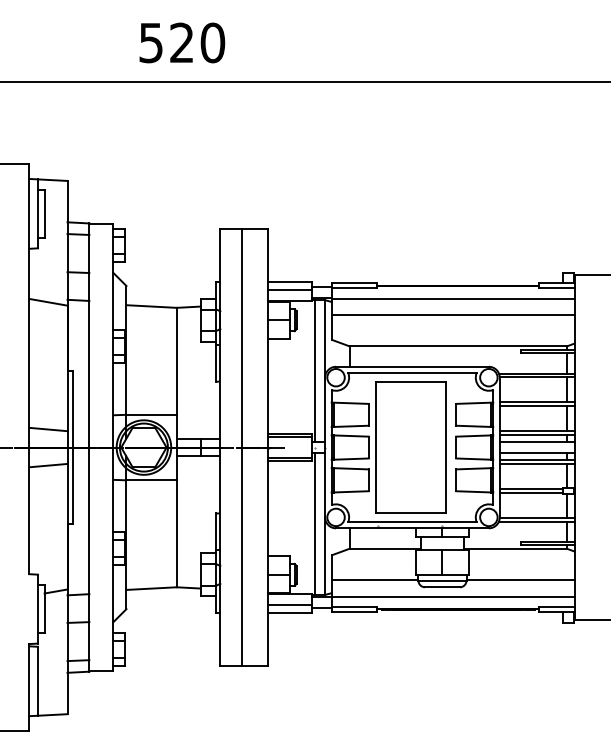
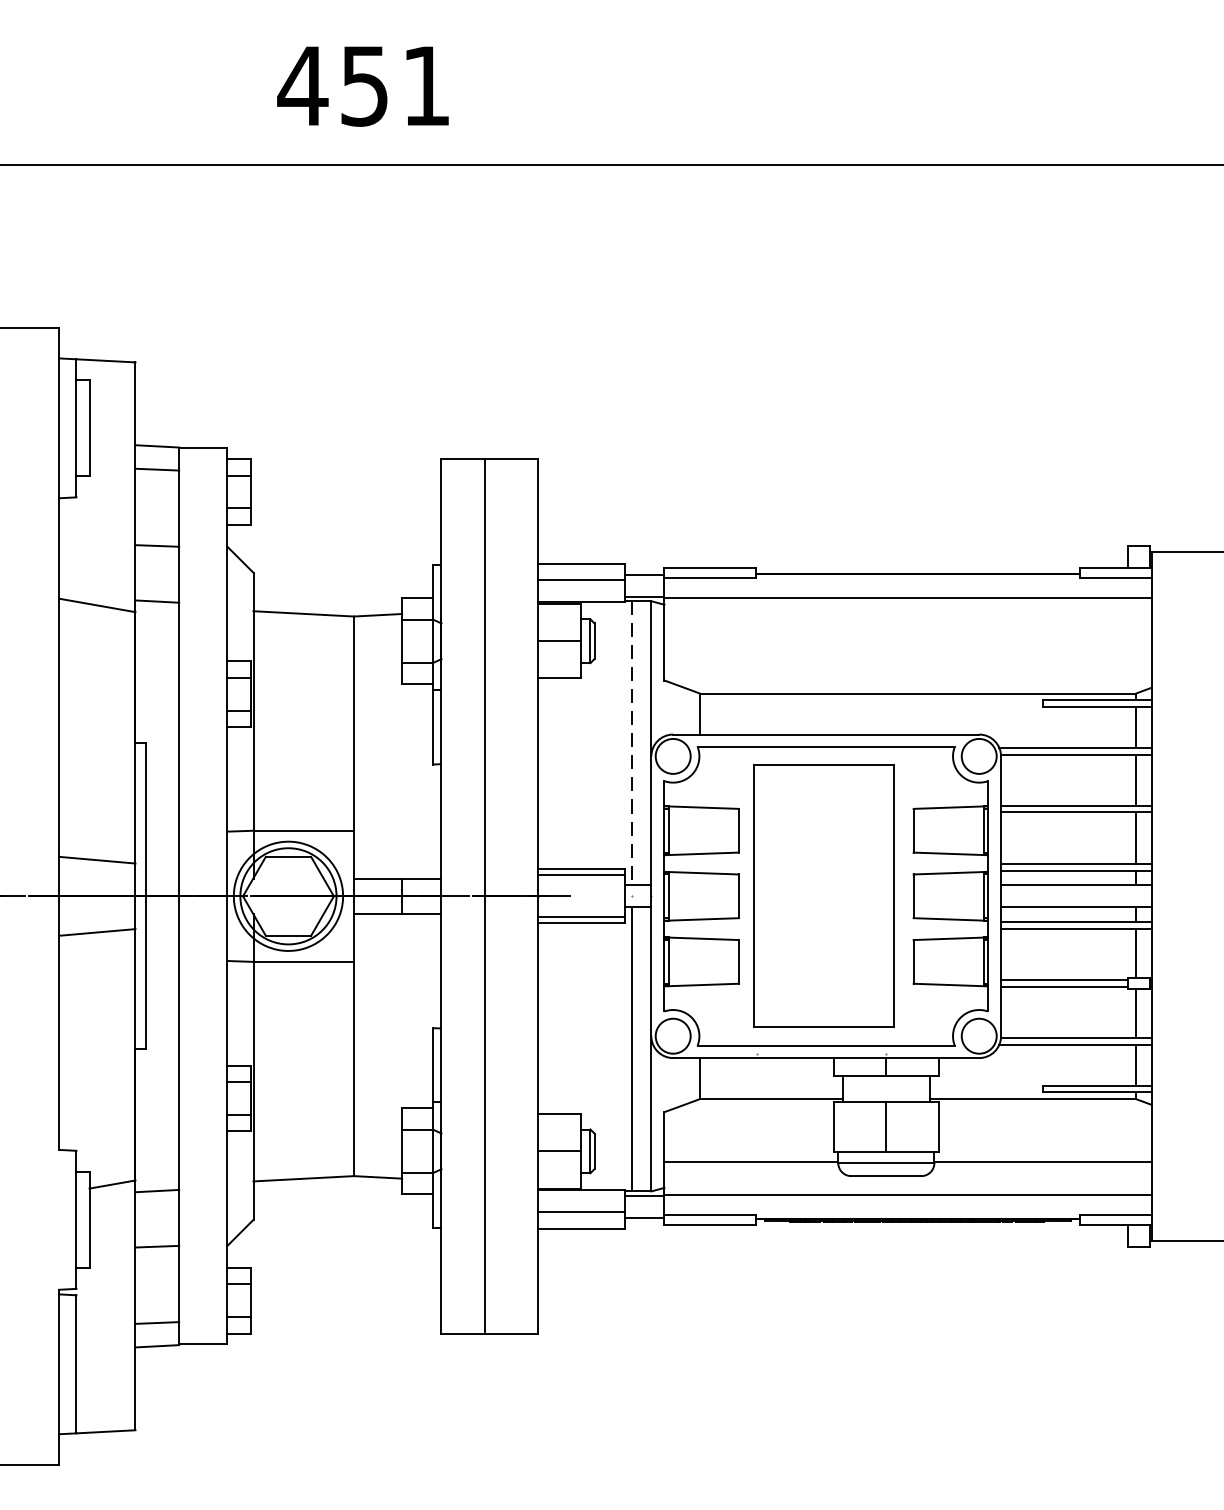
text: (181, 42) -> (363, 85), 520 -> 451
line: (453, 314) -> (908, 629), removed
line: (315, 371) -> (632, 743), solid -> dashed

